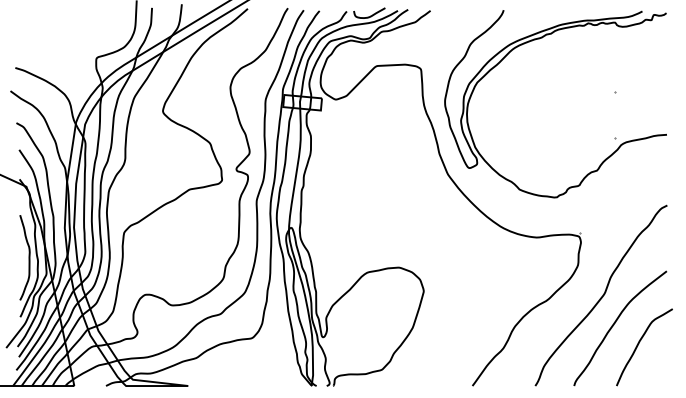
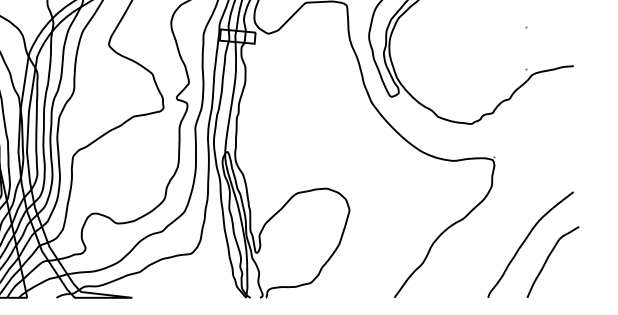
curve: (601, 296) -> (513, 215), removed

